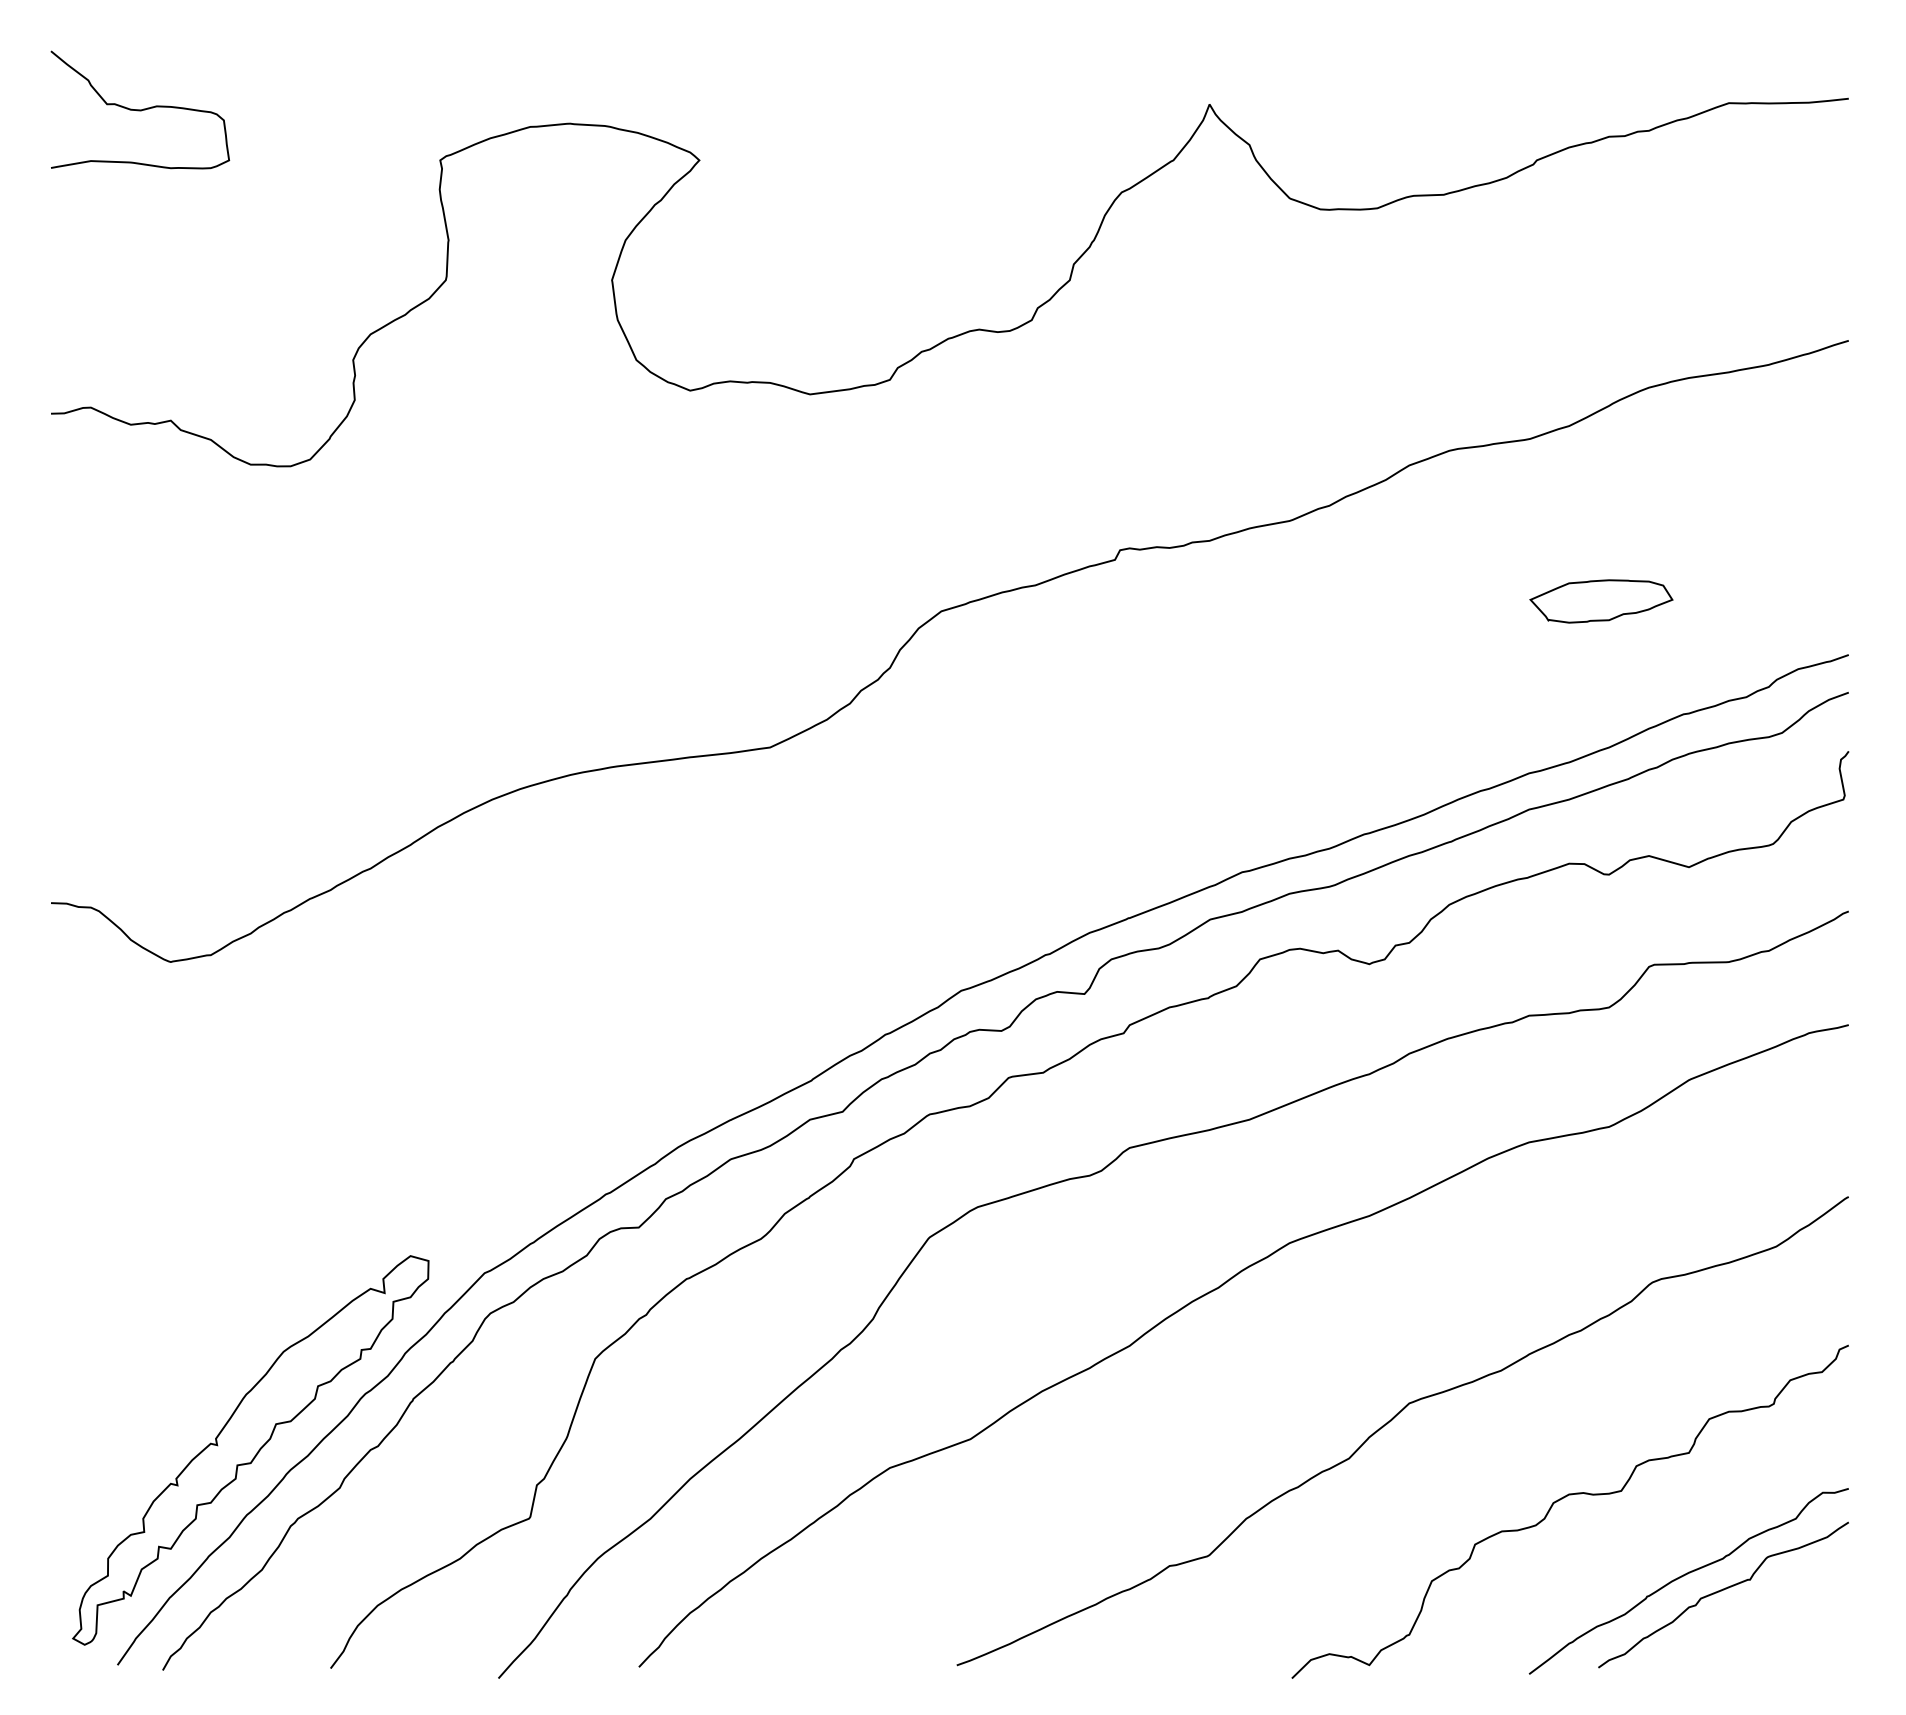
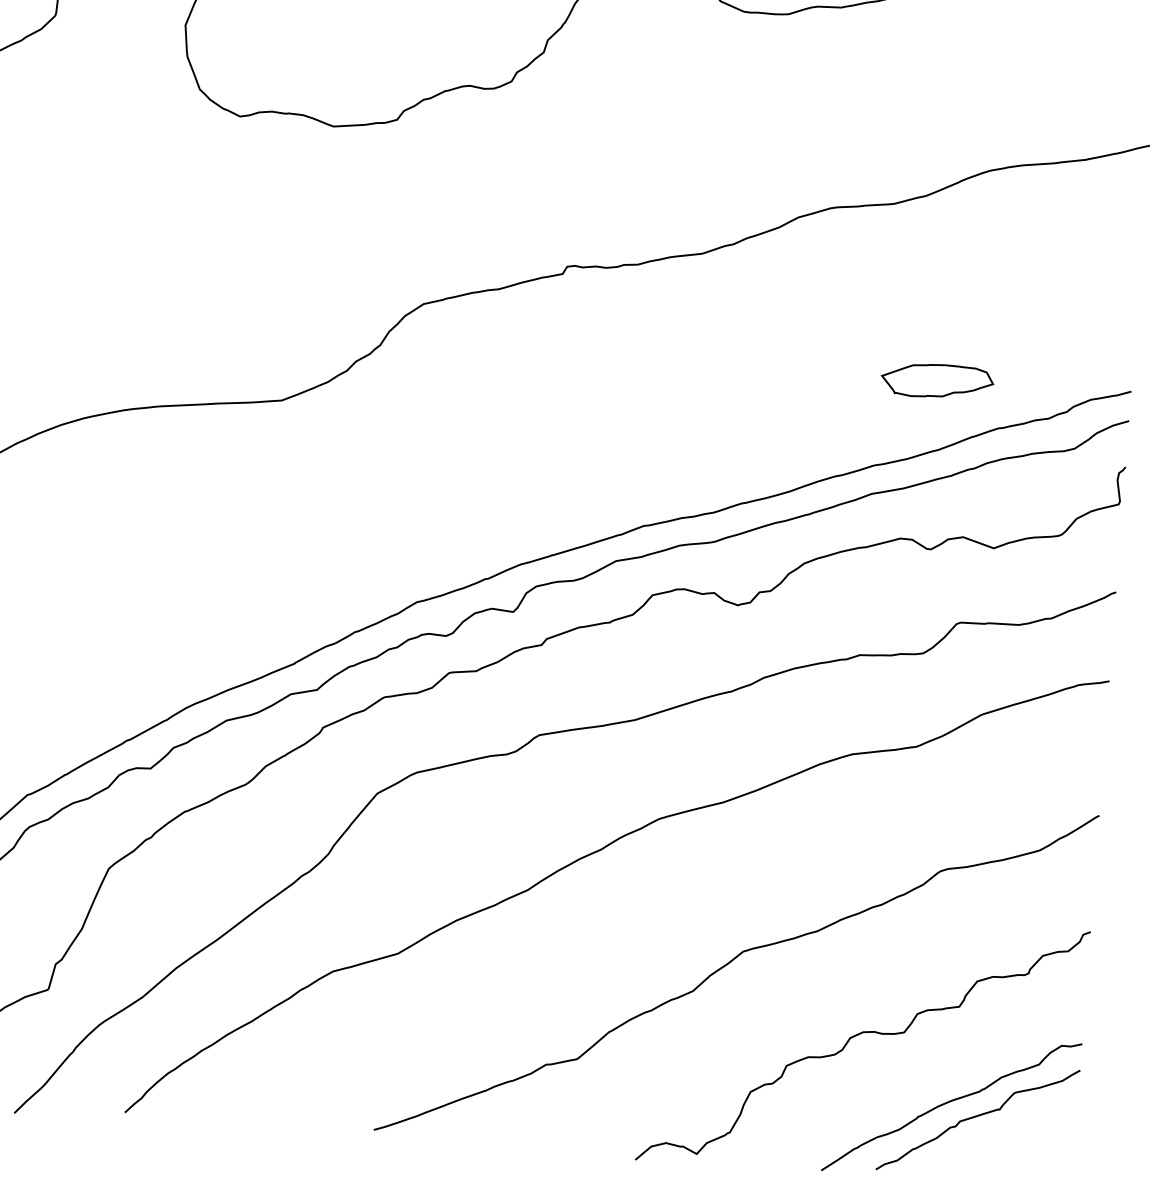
part: (1601, 601) -> (937, 381), moved

